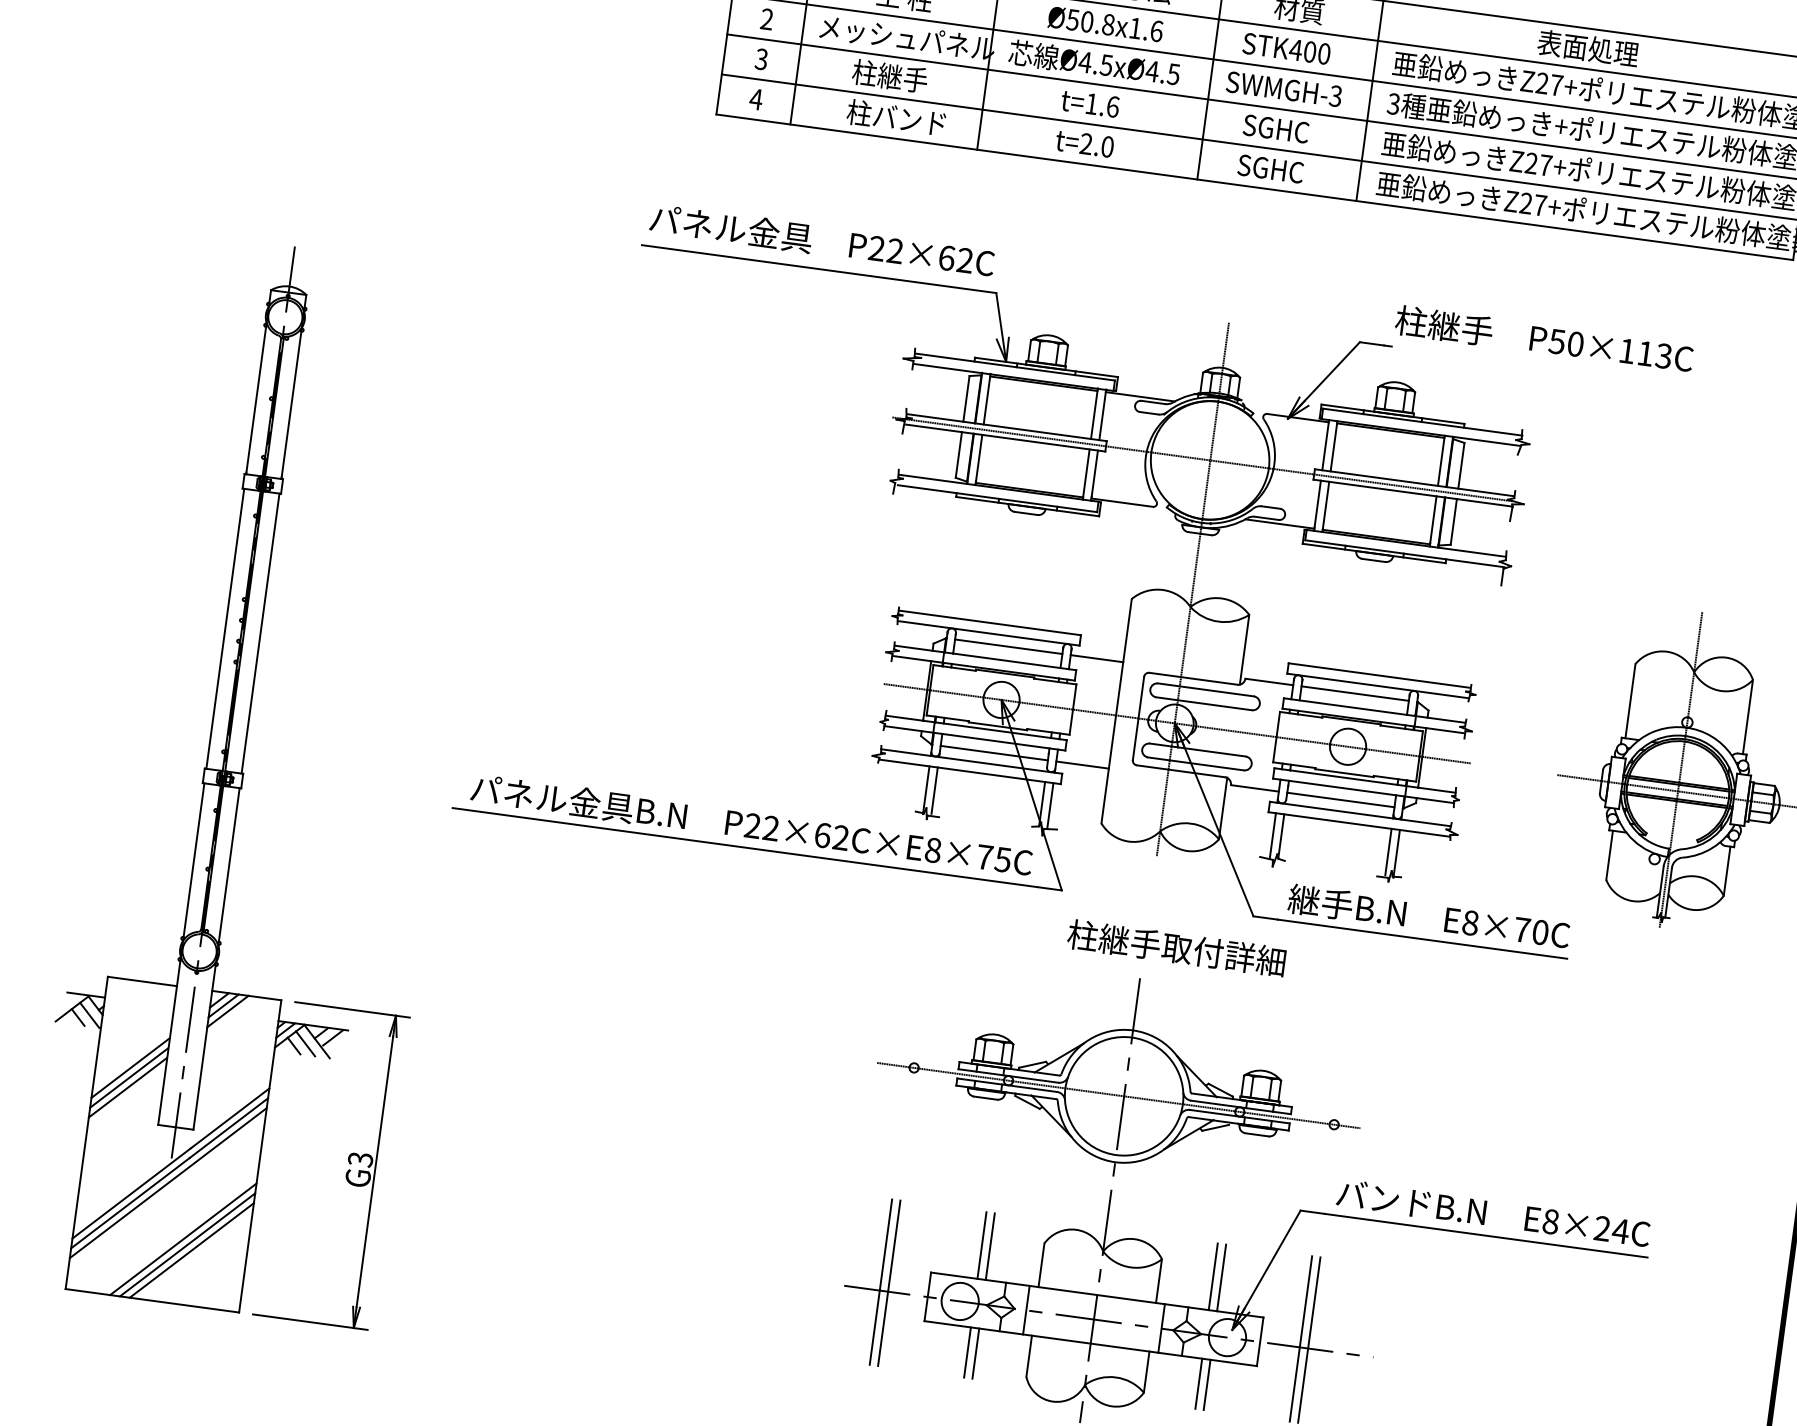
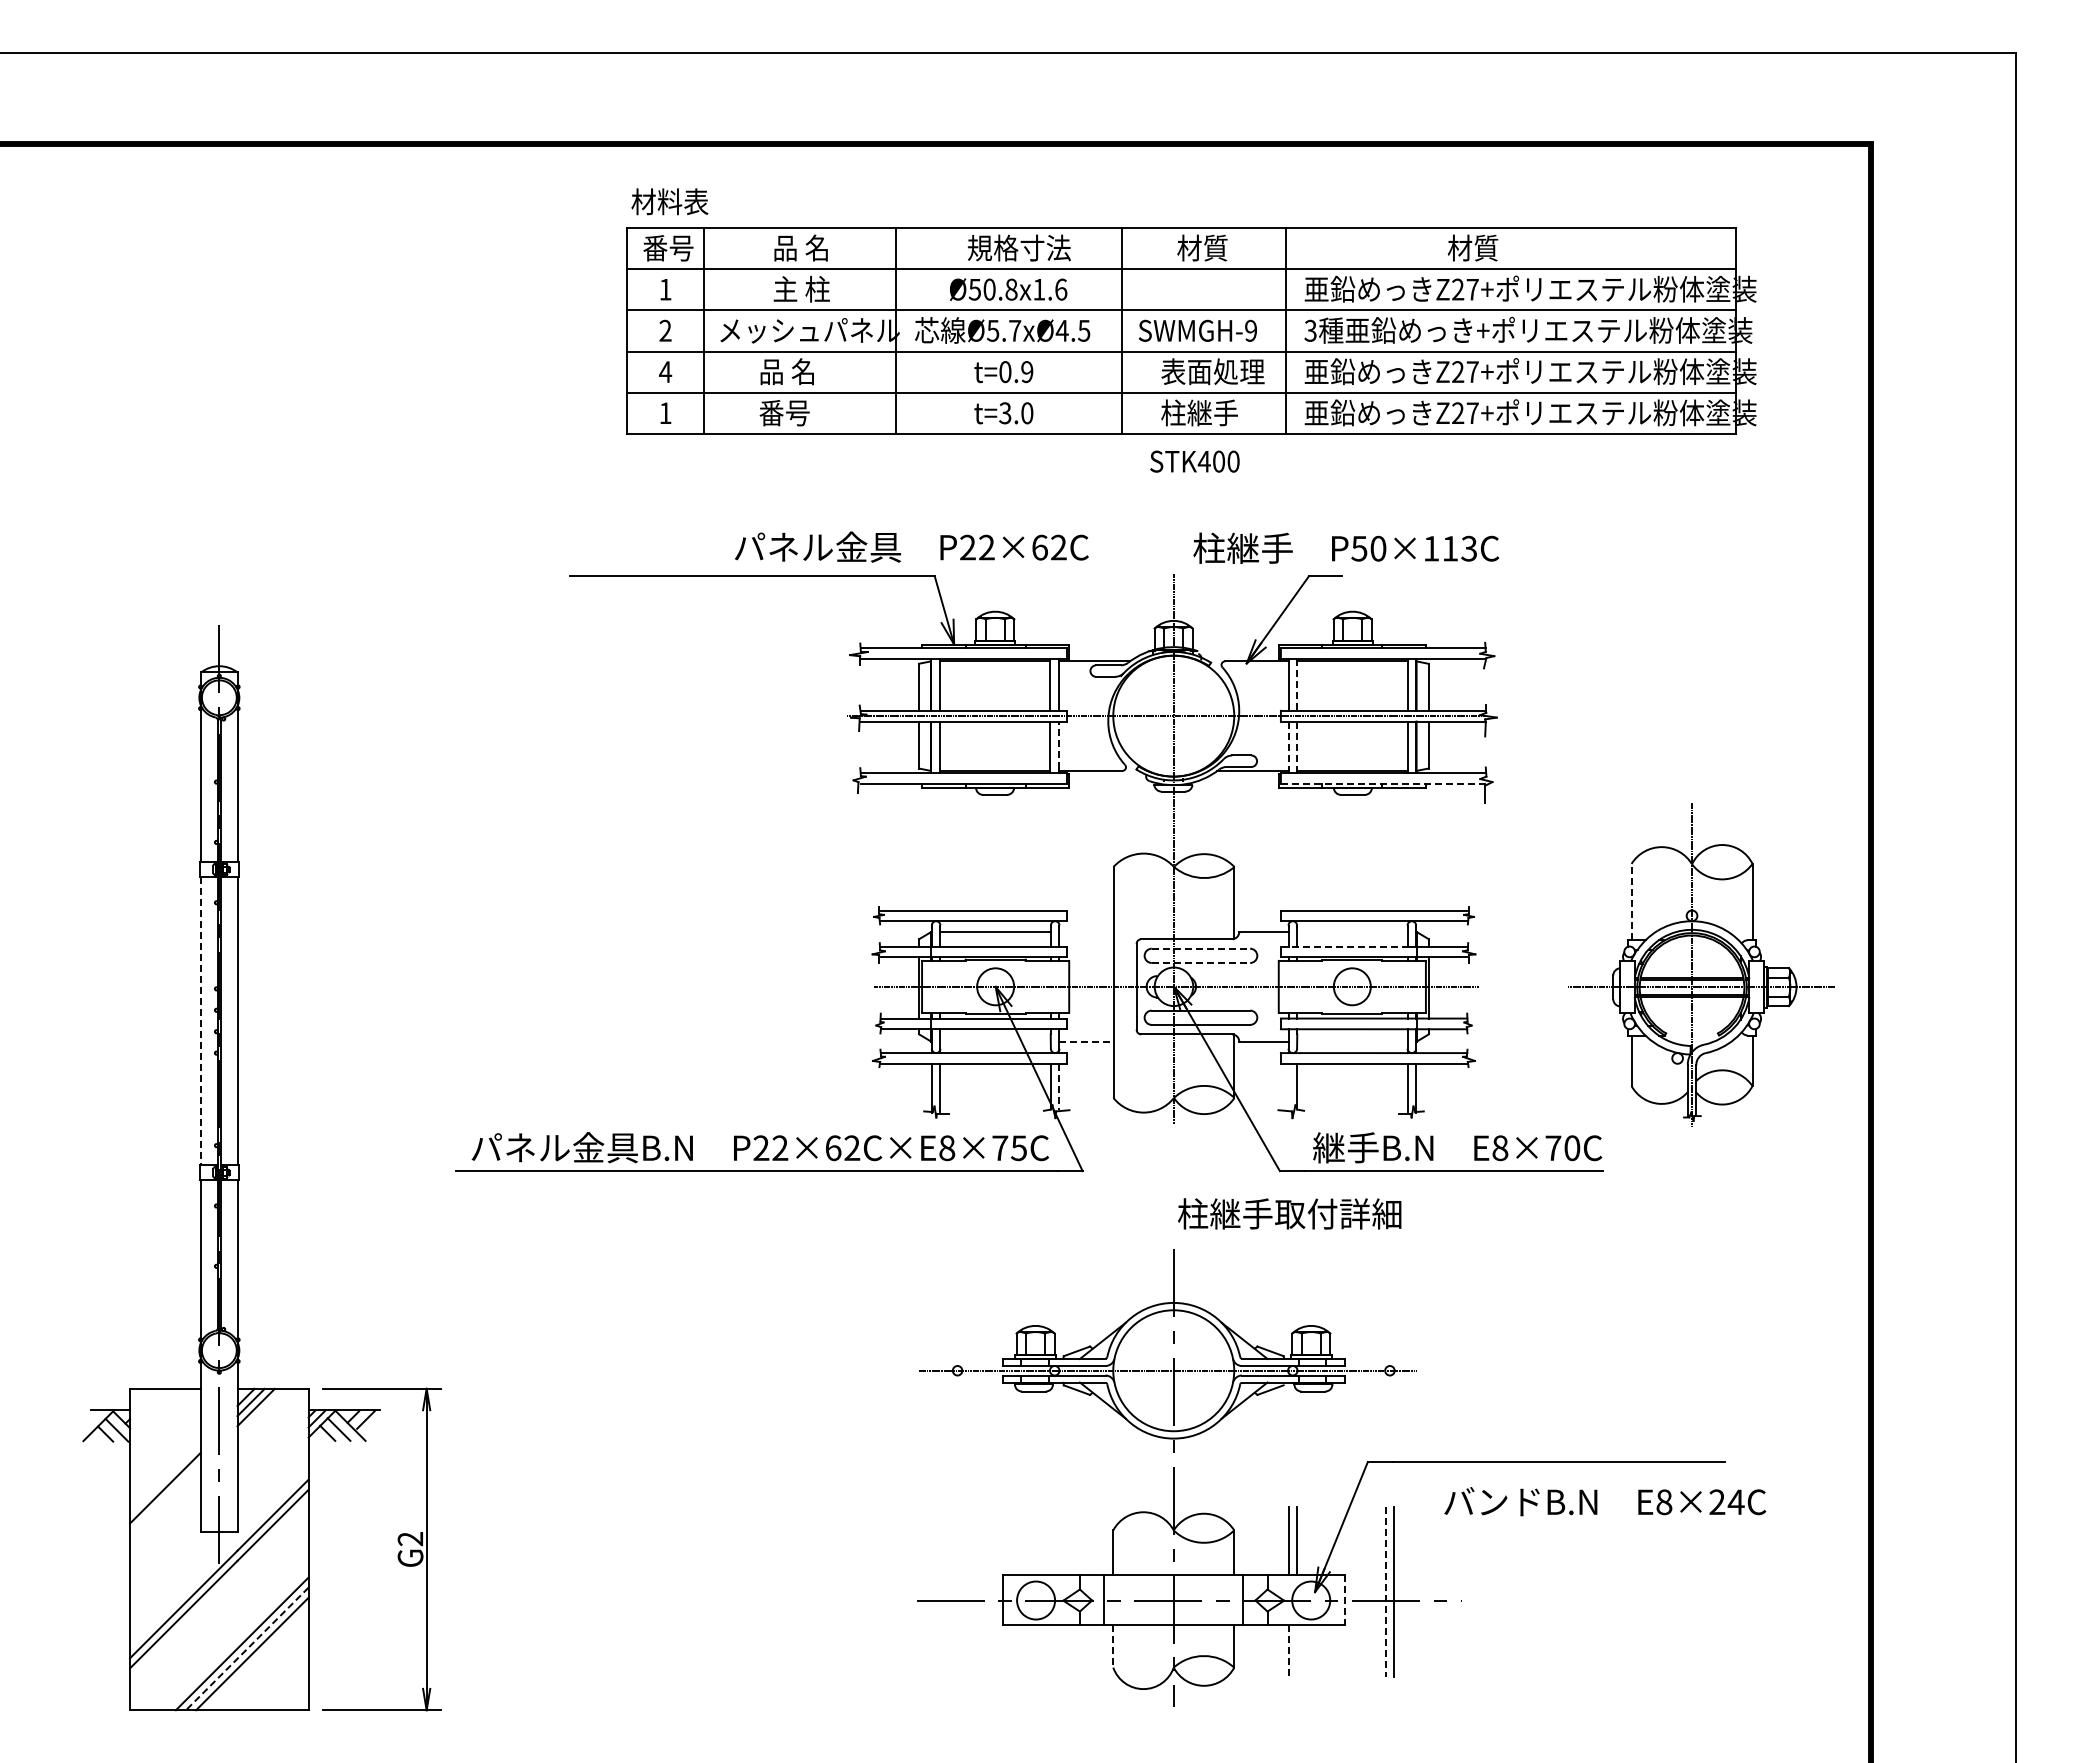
text: (1588, 47) -> (1499, 247), 表面処理 -> 材質
text: (1286, 48) -> (1194, 461), moved
text: (761, 59) -> (665, 372), 3 -> 4
text: (1095, 63) -> (1003, 330), Ø4.5xØ4.5 -> Ø5.7xØ4.5
text: (889, 76) -> (797, 371), 柱継手 -> 品 名
text: (1335, 95) -> (1250, 330), SWMGH-3 -> SWMGH-9
text: (756, 98) -> (665, 412), 4 -> 1
text: (1102, 105) -> (1016, 372), t=1.6 -> t=0.9
text: (896, 117) -> (809, 412), 柱バンド -> 番号
text: (1293, 130) -> (1212, 371), SGHC -> 表面処理
text: (1086, 144) -> (1005, 413), t=2.0 -> t=3.0
text: (1275, 168) -> (1199, 412), SGHC -> 柱継手
text: (822, 240) -> (911, 546), moved
text: (1544, 338) -> (1346, 547), moved
line: (1334, 445) -> (1297, 684), solid -> dashed
line: (1095, 473) -> (1059, 745), solid -> dashed
line: (1317, 504) -> (1288, 746), solid -> dashed
line: (1326, 506) -> (1297, 746), solid -> dashed
line: (1405, 553) -> (1383, 783), solid -> dashed
line: (225, 629) -> (201, 1021), solid -> dashed
line: (1096, 659) -> (1086, 932), removed
line: (1206, 689) -> (1201, 948), solid -> dashed
line: (1355, 694) -> (1352, 932), removed
line: (1630, 700) -> (1631, 901), solid -> dashed
line: (1204, 704) -> (1201, 963), solid -> dashed
line: (1345, 706) -> (1344, 946), solid -> dashed
line: (994, 753) -> (995, 1041), removed
line: (1082, 765) -> (1086, 1041), solid -> dashed
line: (1341, 799) -> (1352, 1041), removed
line: (1050, 806) -> (1059, 1087), solid -> dashed
line: (1272, 835) -> (1288, 1086), removed
text: (1176, 947) -> (1289, 1213), moved
line: (130, 1068) -> (165, 1478), removed
line: (127, 1087) -> (165, 1498), removed
text: (360, 1160) -> (410, 1539), G3 -> G2
line: (168, 1182) -> (219, 1588), removed
text: (1493, 1213) -> (1605, 1501), moved
line: (187, 1244) -> (247, 1648), solid -> dashed
line: (982, 1245) -> (1050, 1540), removed
line: (990, 1246) -> (1059, 1540), removed
line: (881, 1281) -> (953, 1591), removed
line: (888, 1282) -> (961, 1591), removed
line: (1300, 1339) -> (1385, 1592), solid -> dashed
line: (1259, 1341) -> (1344, 1600), solid -> dashed
line: (967, 1351) -> (1050, 1650), removed
line: (976, 1353) -> (1059, 1650), removed
line: (1029, 1356) -> (1113, 1646), solid -> dashed
line: (1198, 1384) -> (1288, 1651), solid -> dashed
line: (1207, 1384) -> (1297, 1650), removed

